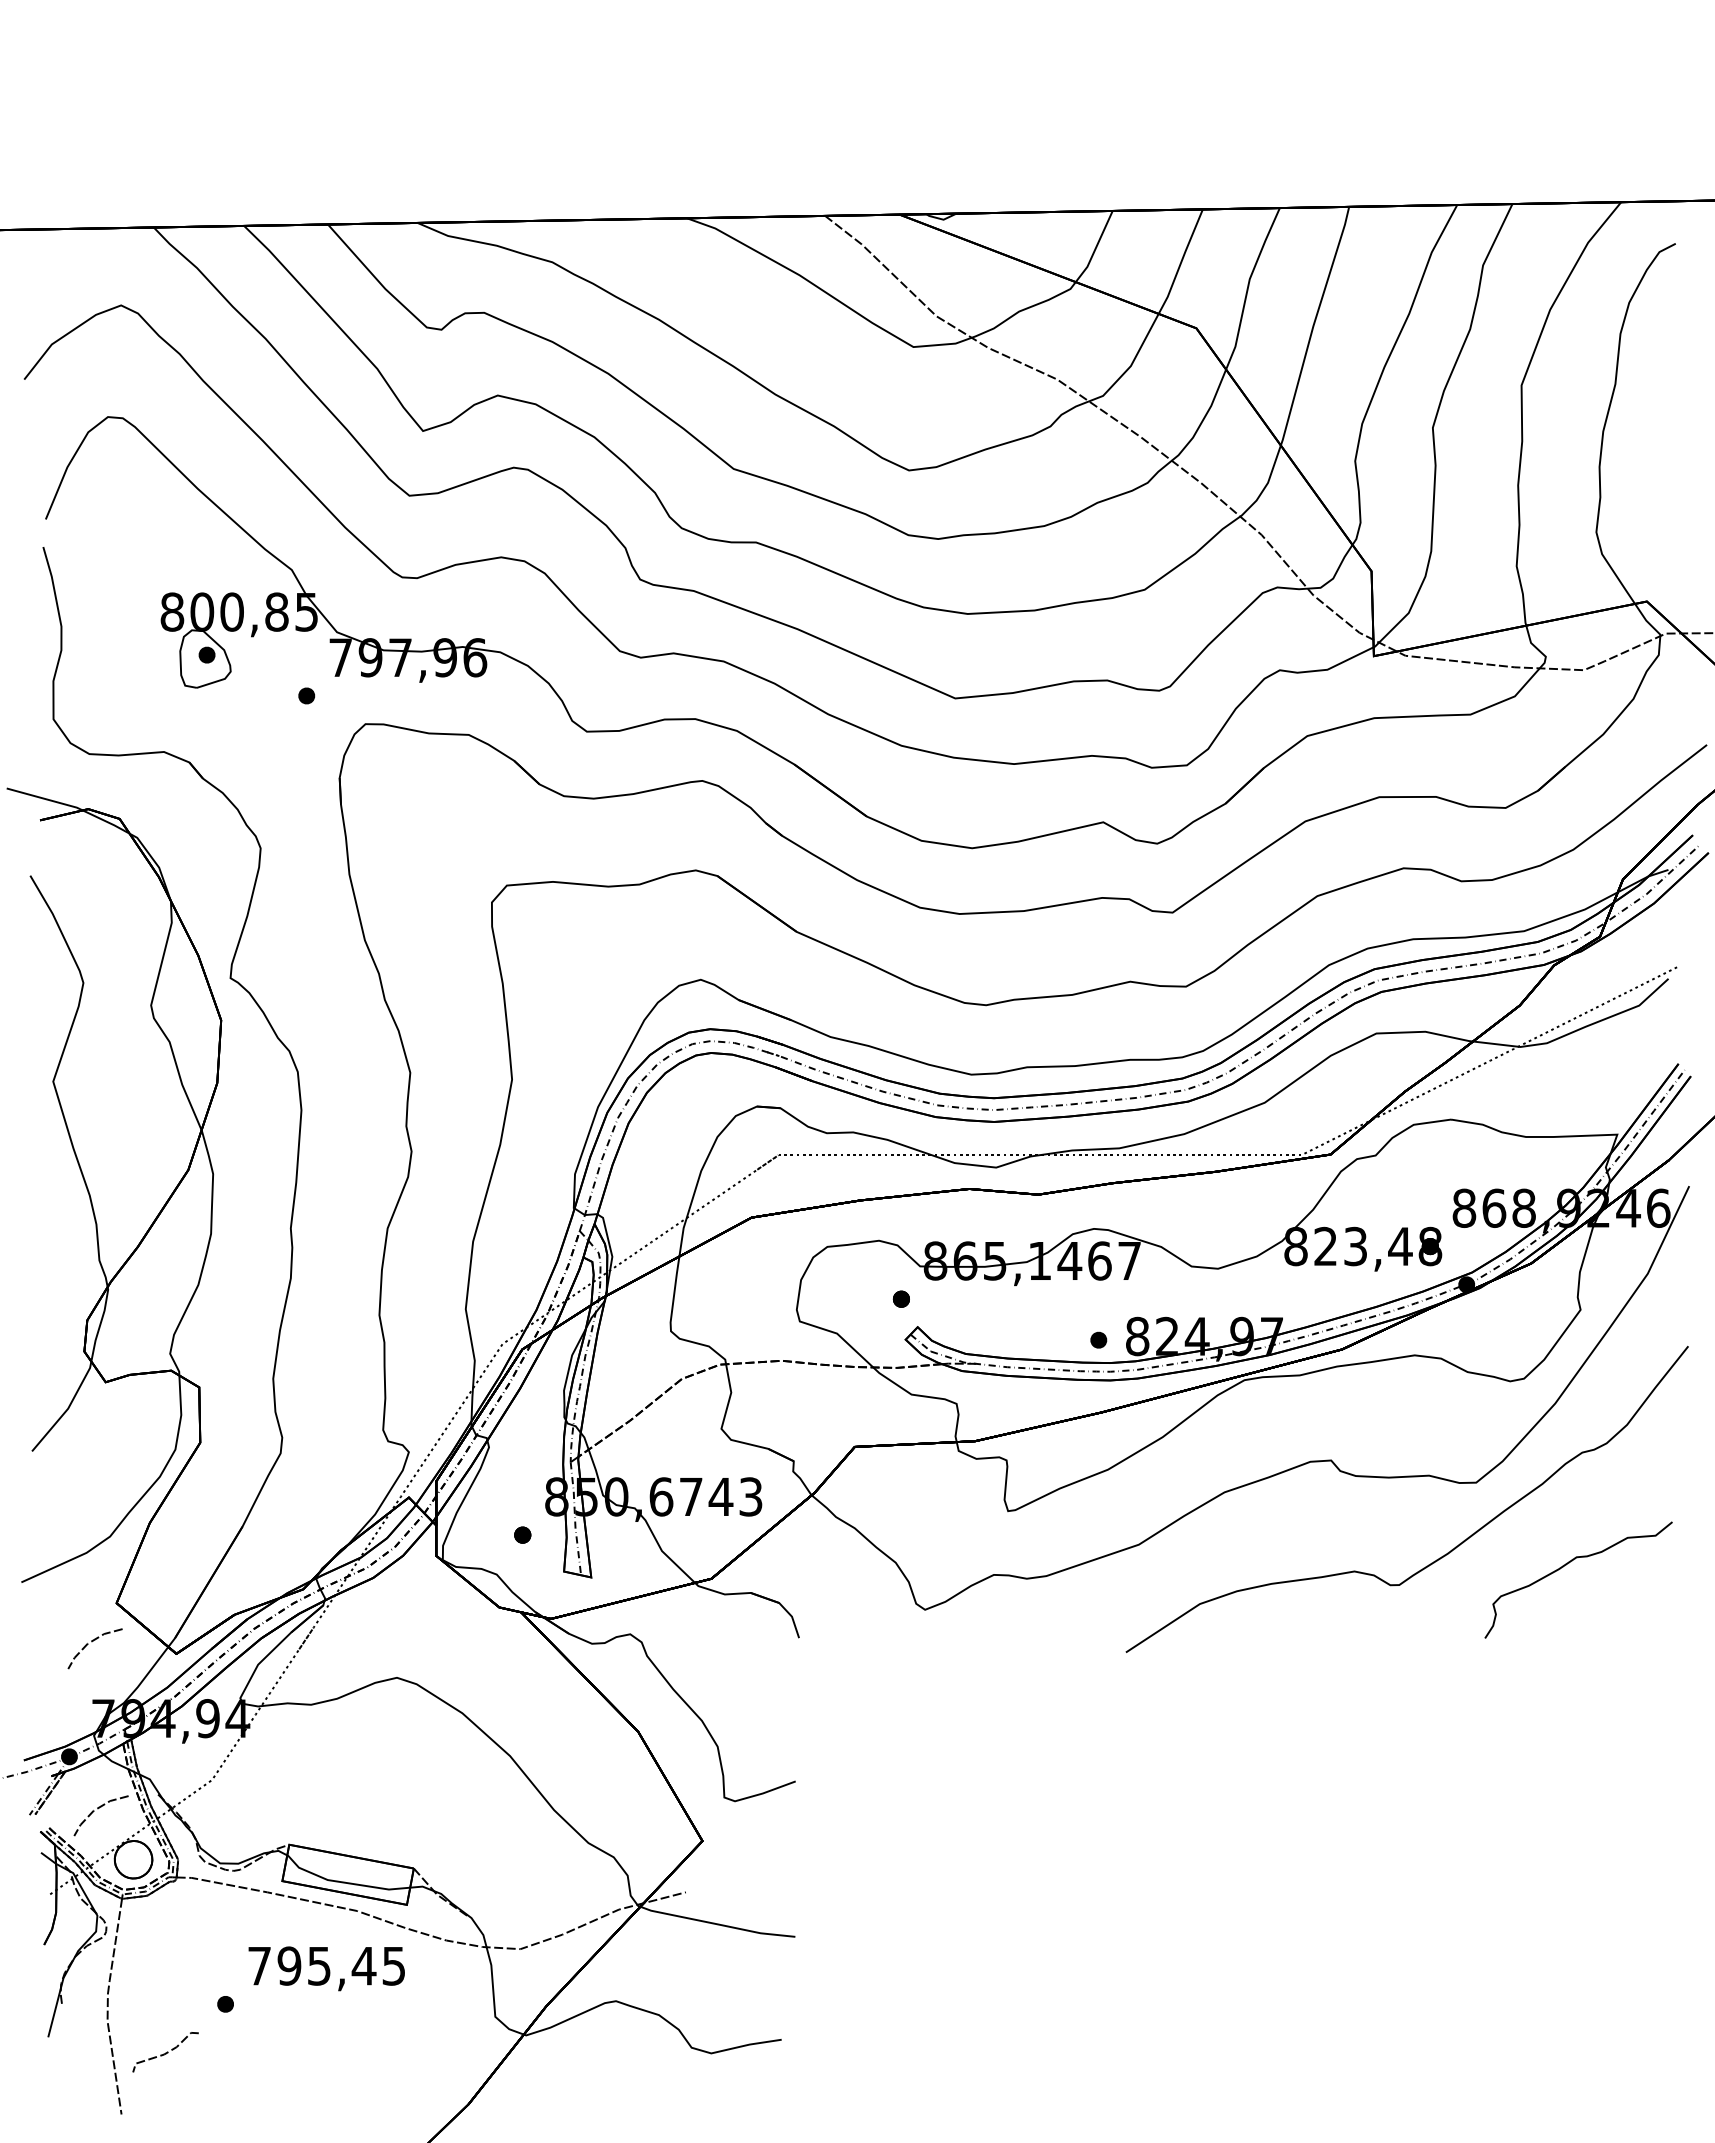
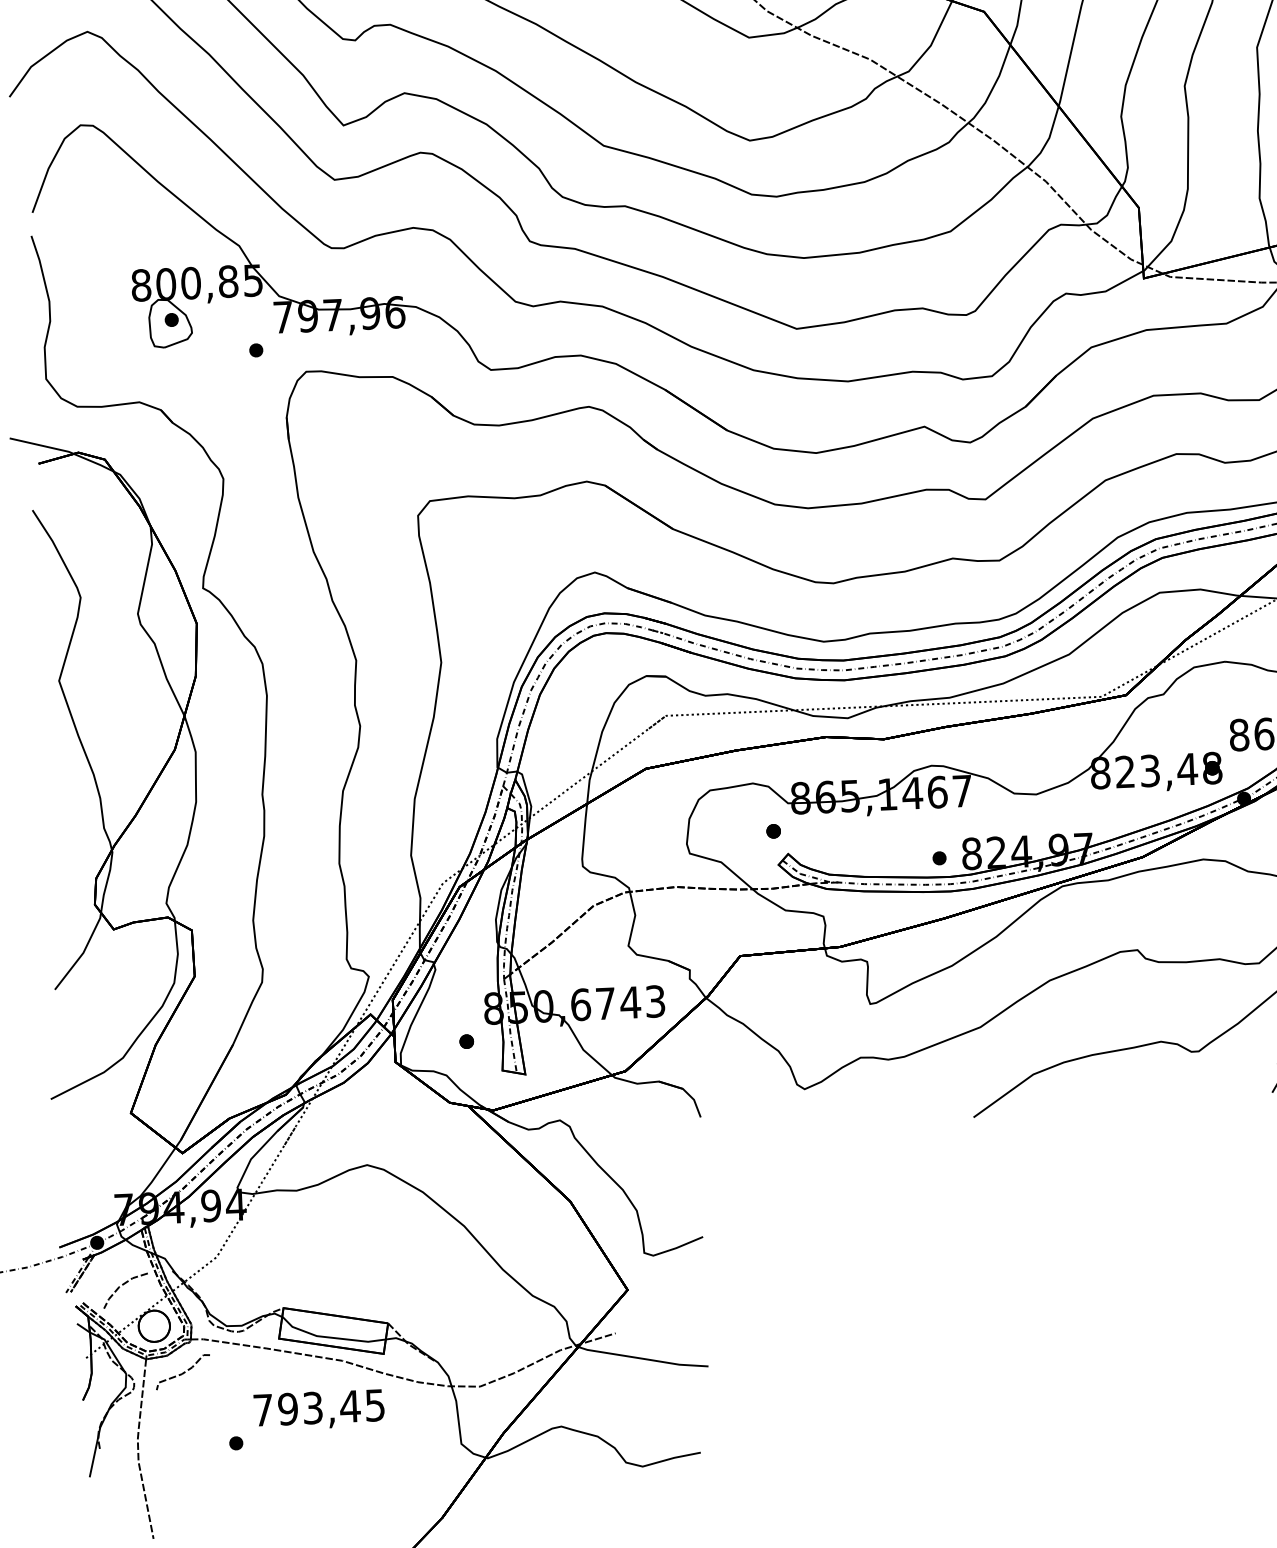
line: (92, 1642) -> (112, 1146), removed
text: (319, 1965) -> (313, 1407), 795,45 -> 793,45
curve: (165, 2052) -> (183, 1372), moved

